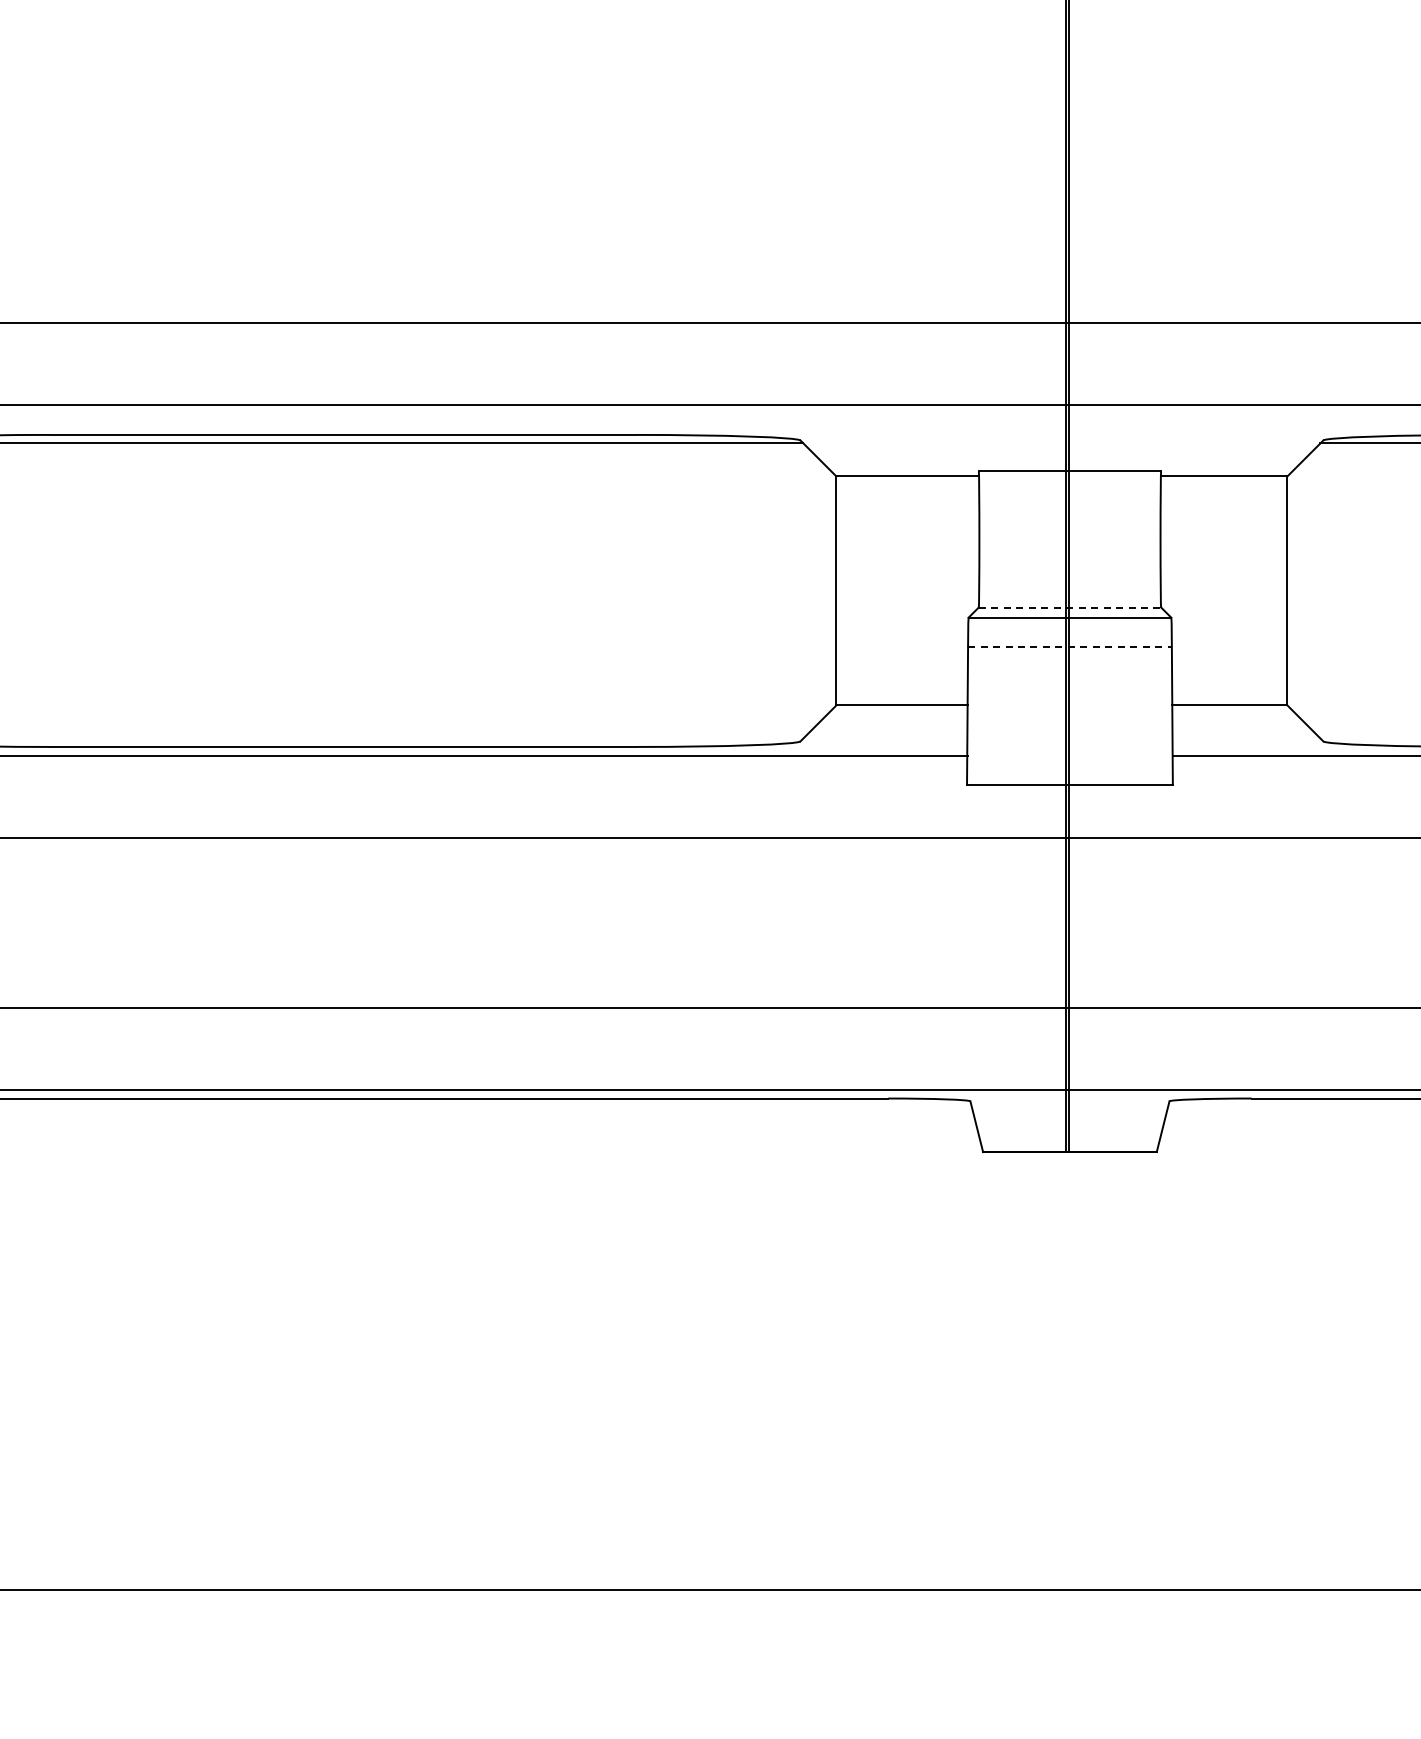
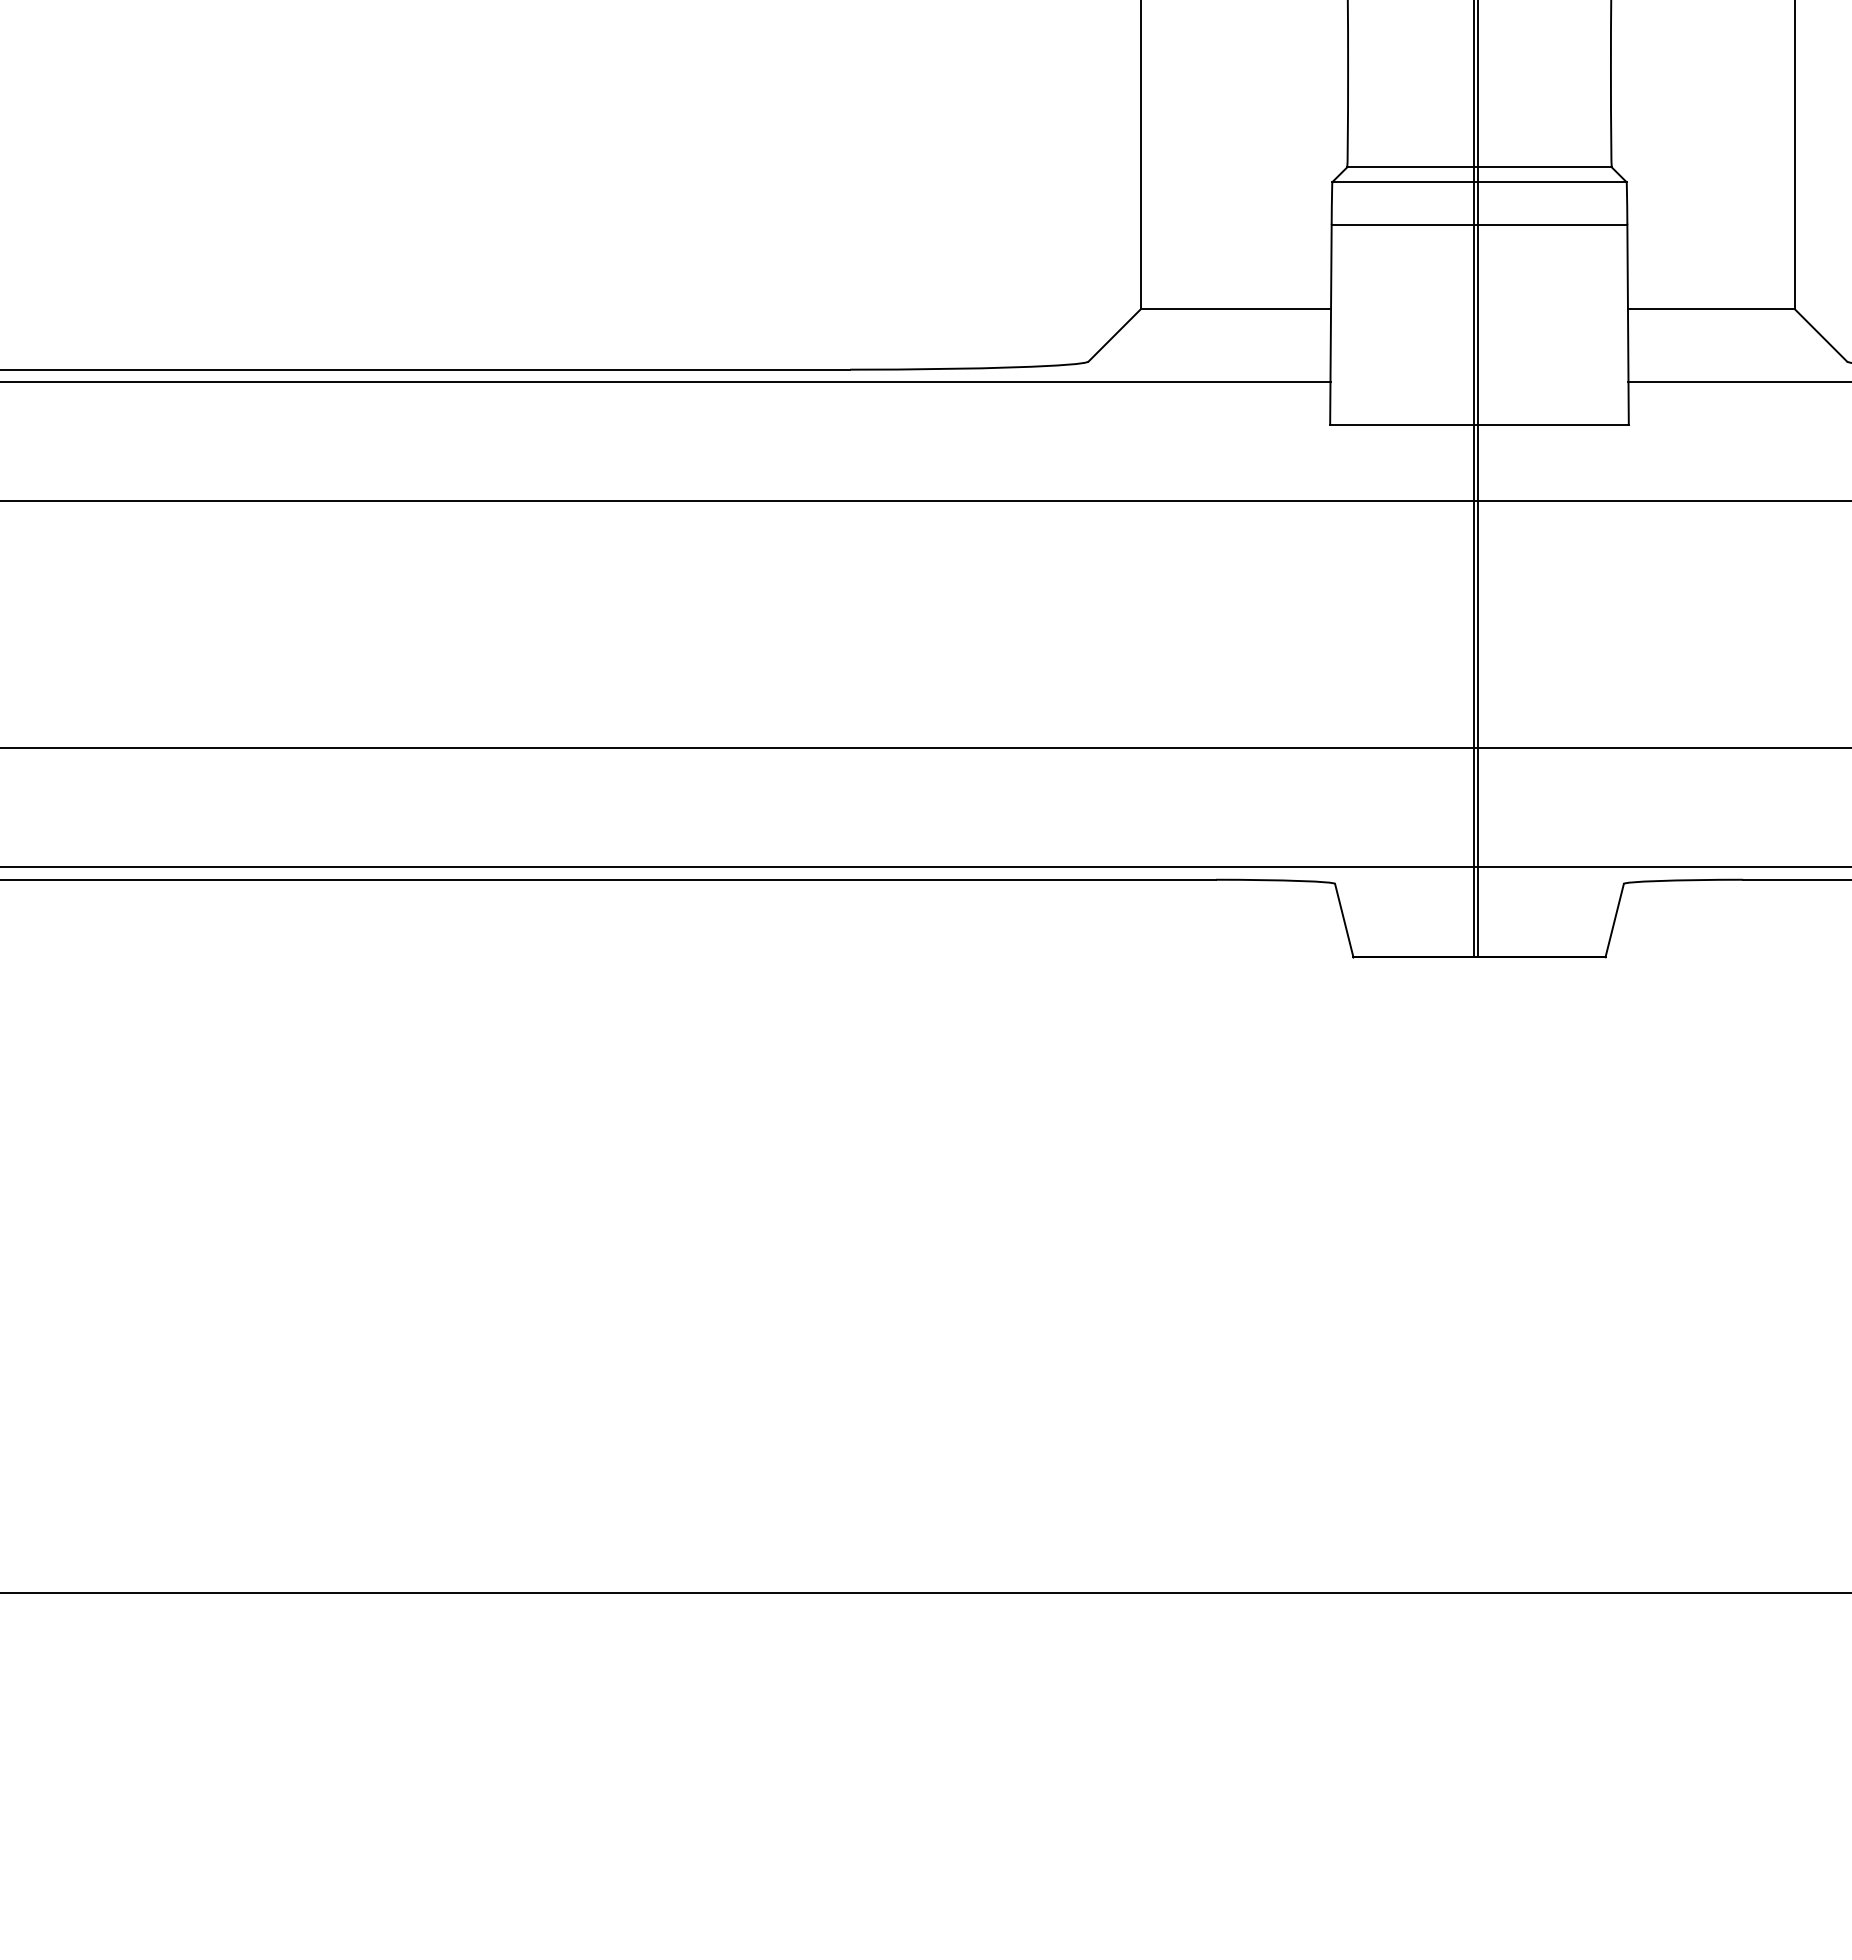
line: (1070, 607) -> (1480, 167), dashed -> solid
line: (1069, 647) -> (1478, 225), dashed -> solid

